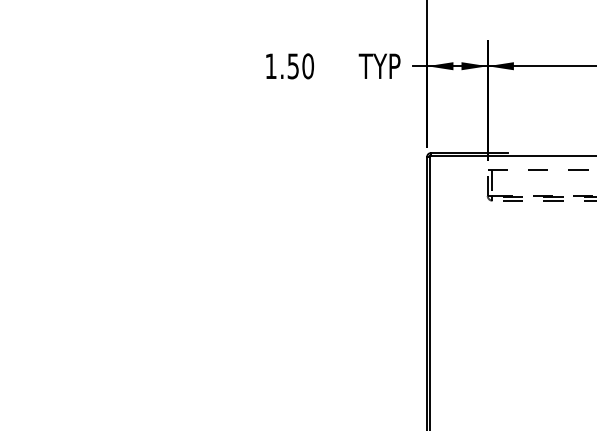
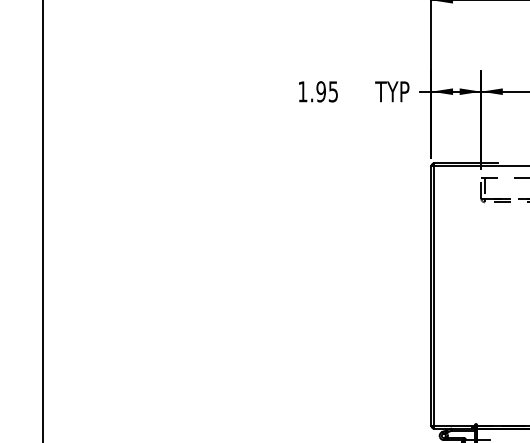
text: (300, 65) -> (327, 91), 1.50 -> 1.95

